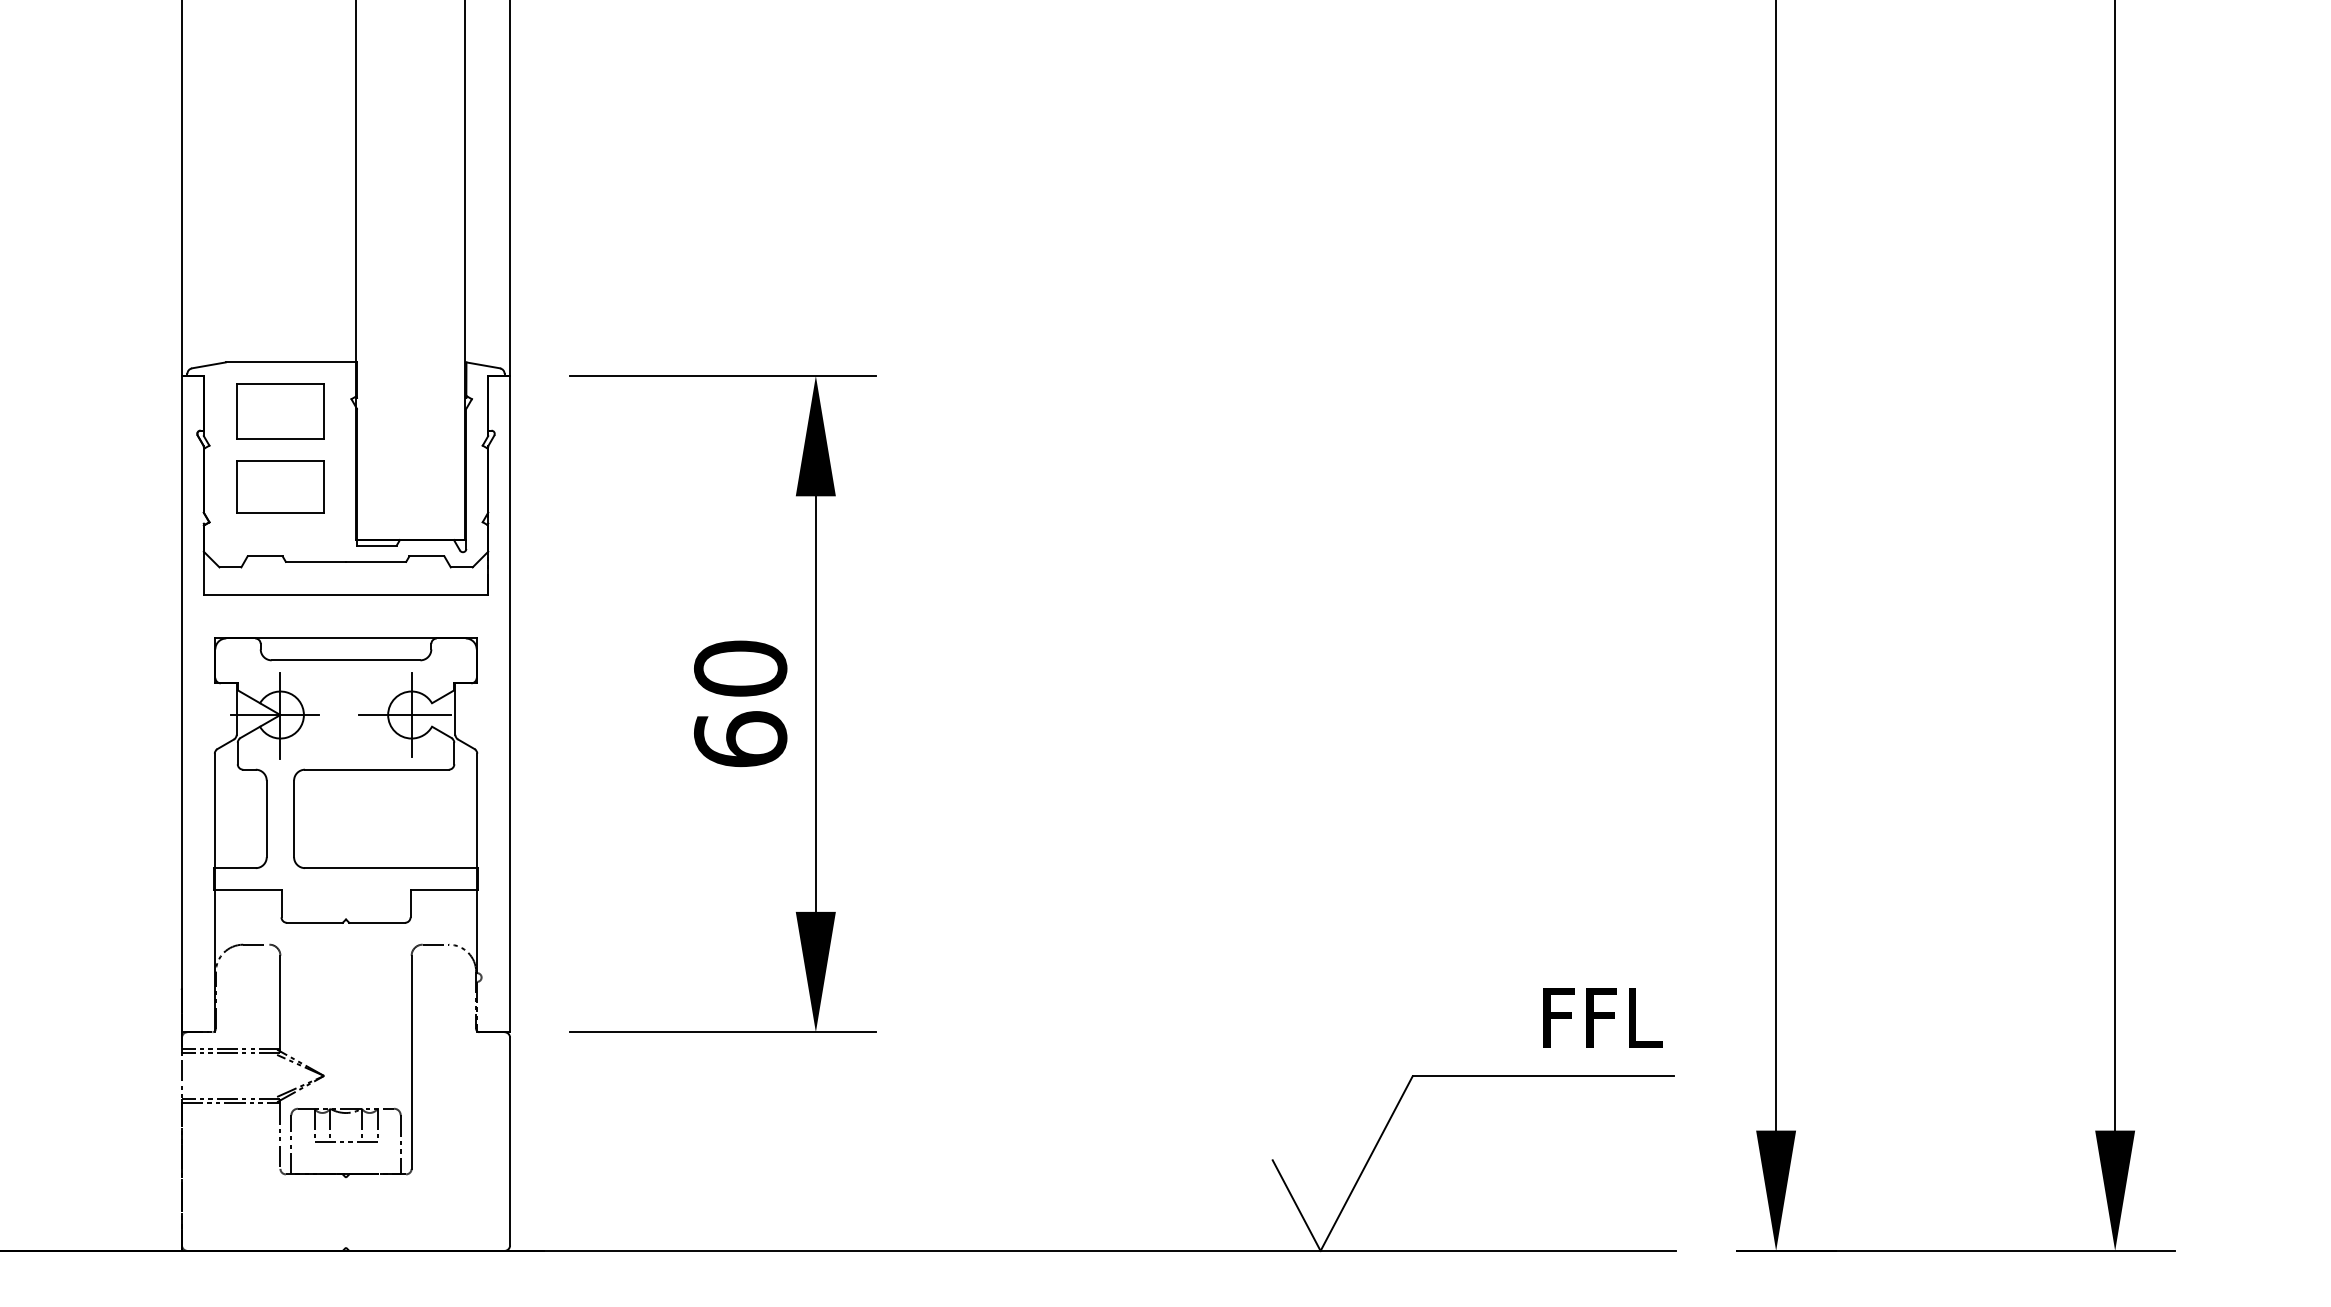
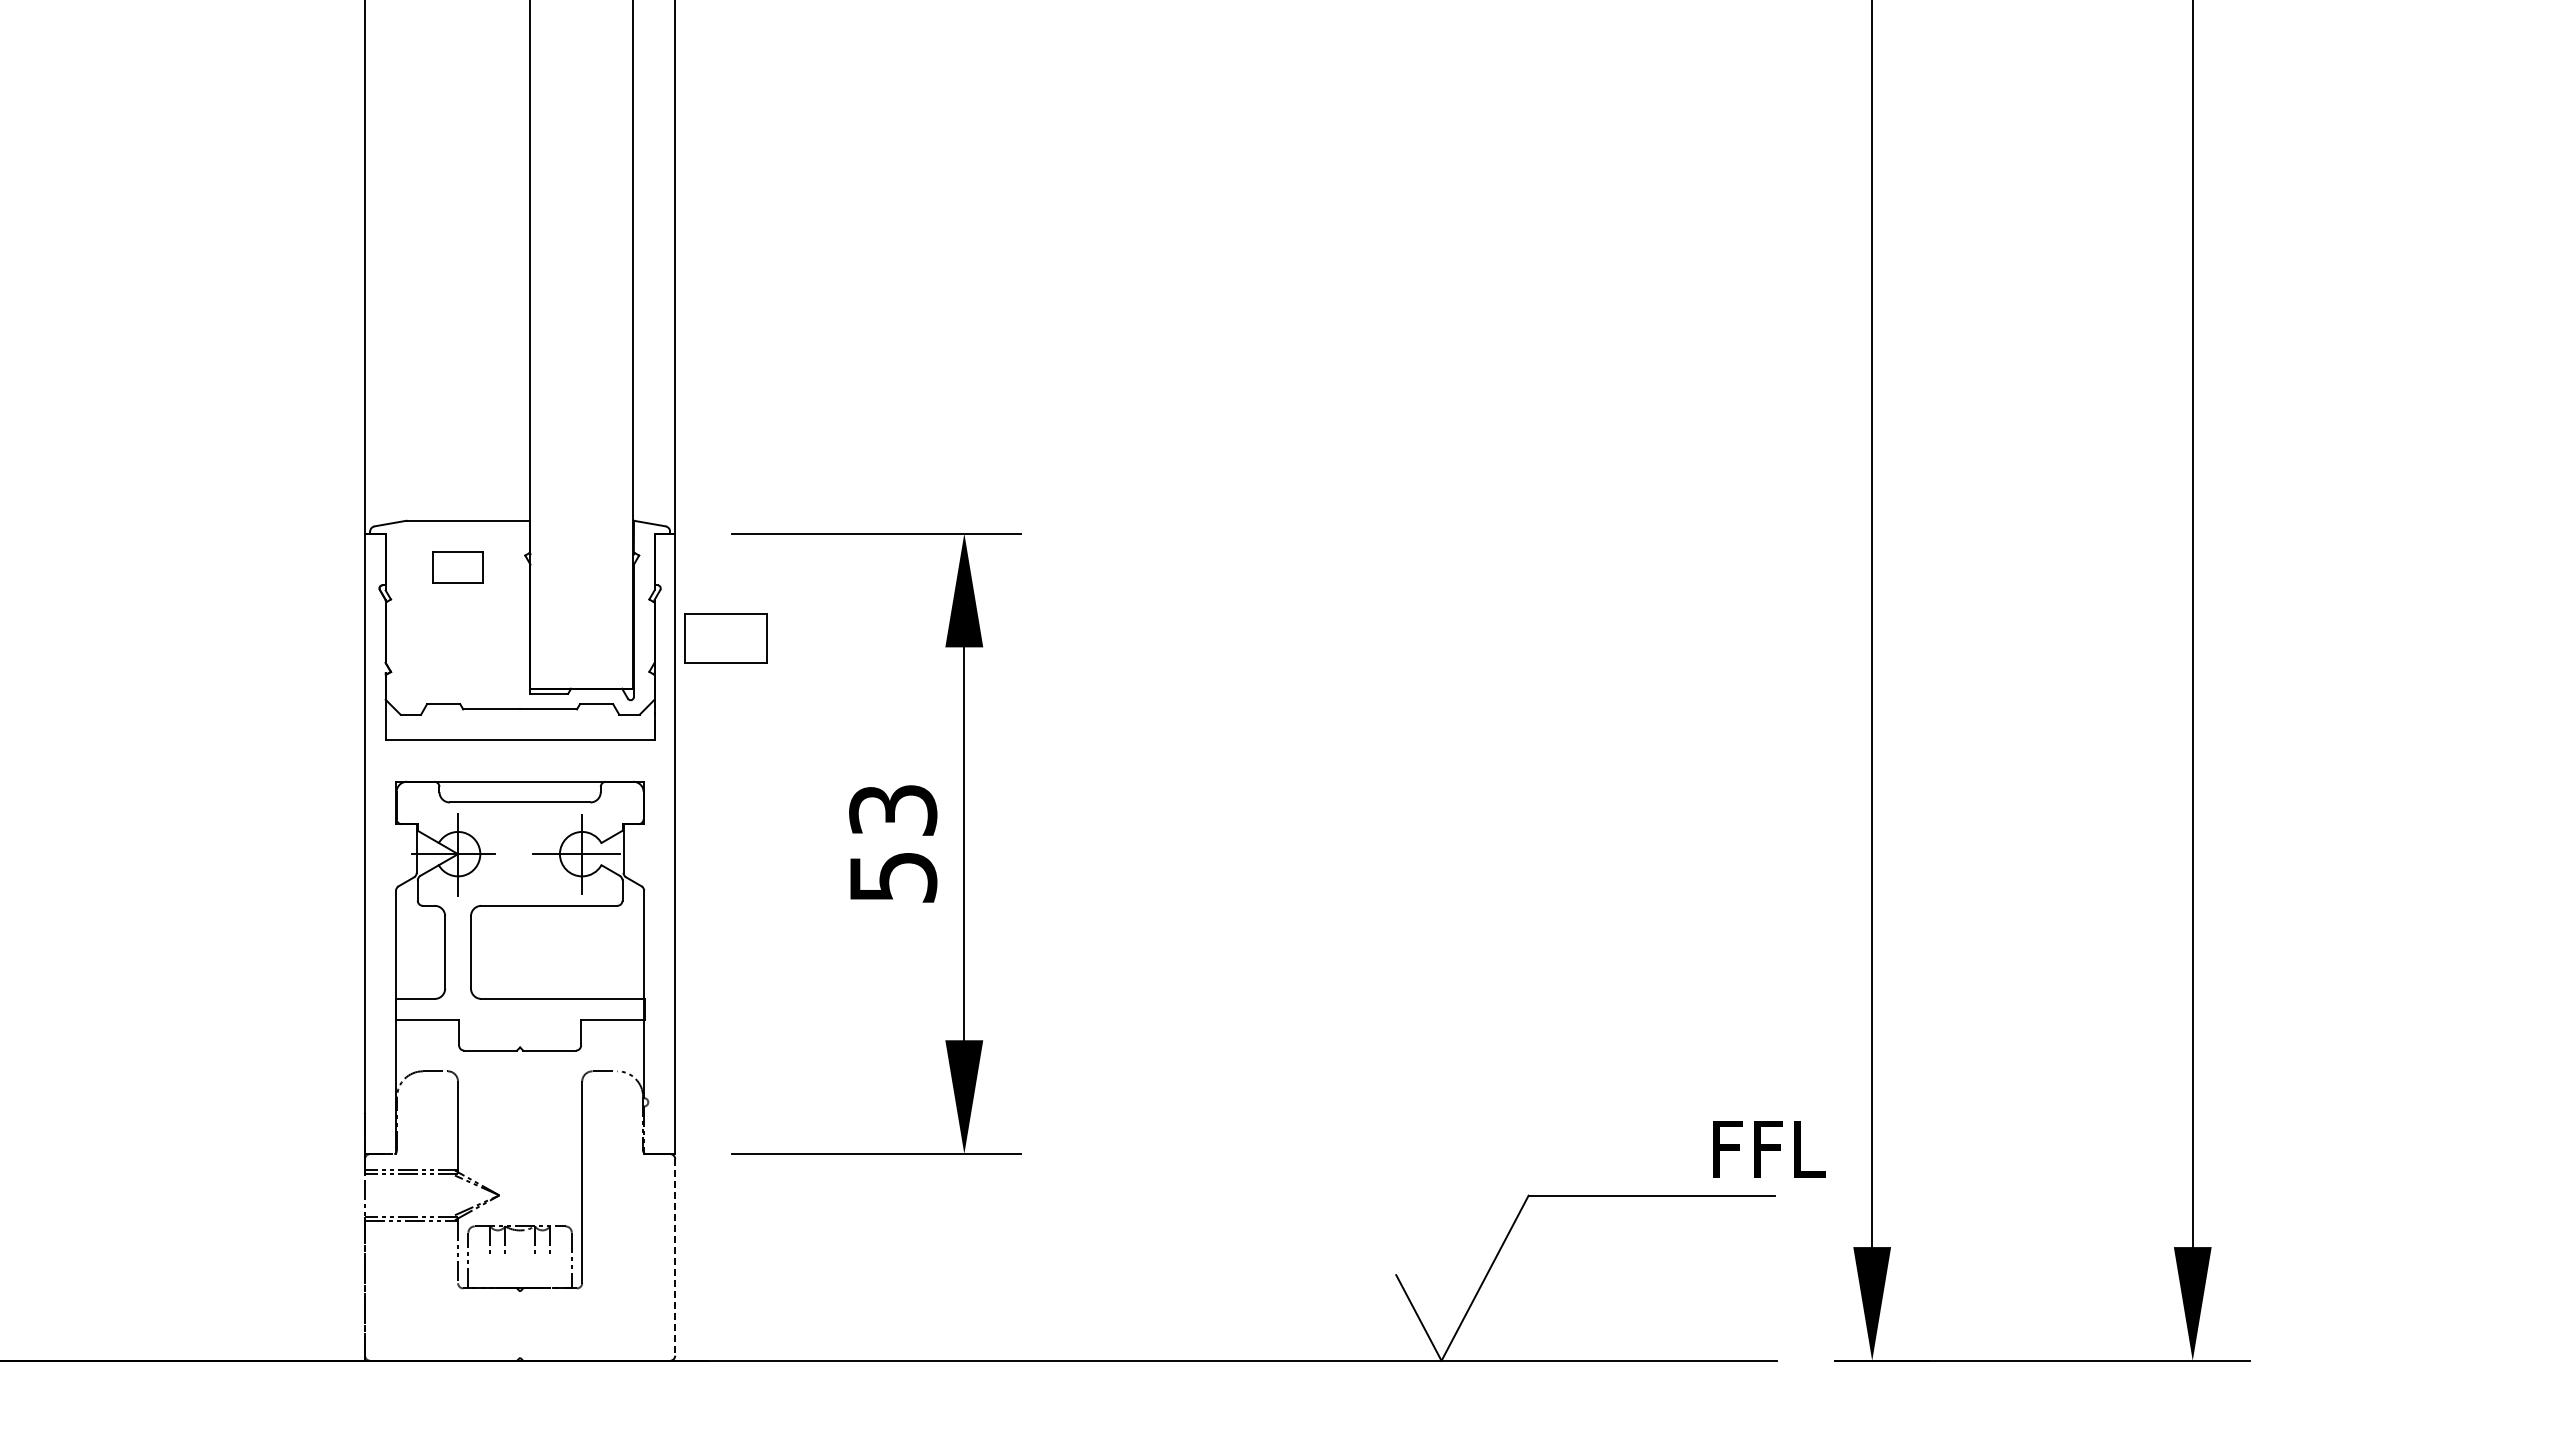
part: (279, 410) -> (457, 566), size x0.6
part: (279, 486) -> (725, 638), moved
text: (740, 703) -> (893, 843), 60 -> 53
text: (1602, 1017) -> (1769, 1149), moved
line: (346, 1141) -> (520, 1257), removed
line: (510, 1141) -> (675, 1257), solid -> dashed

